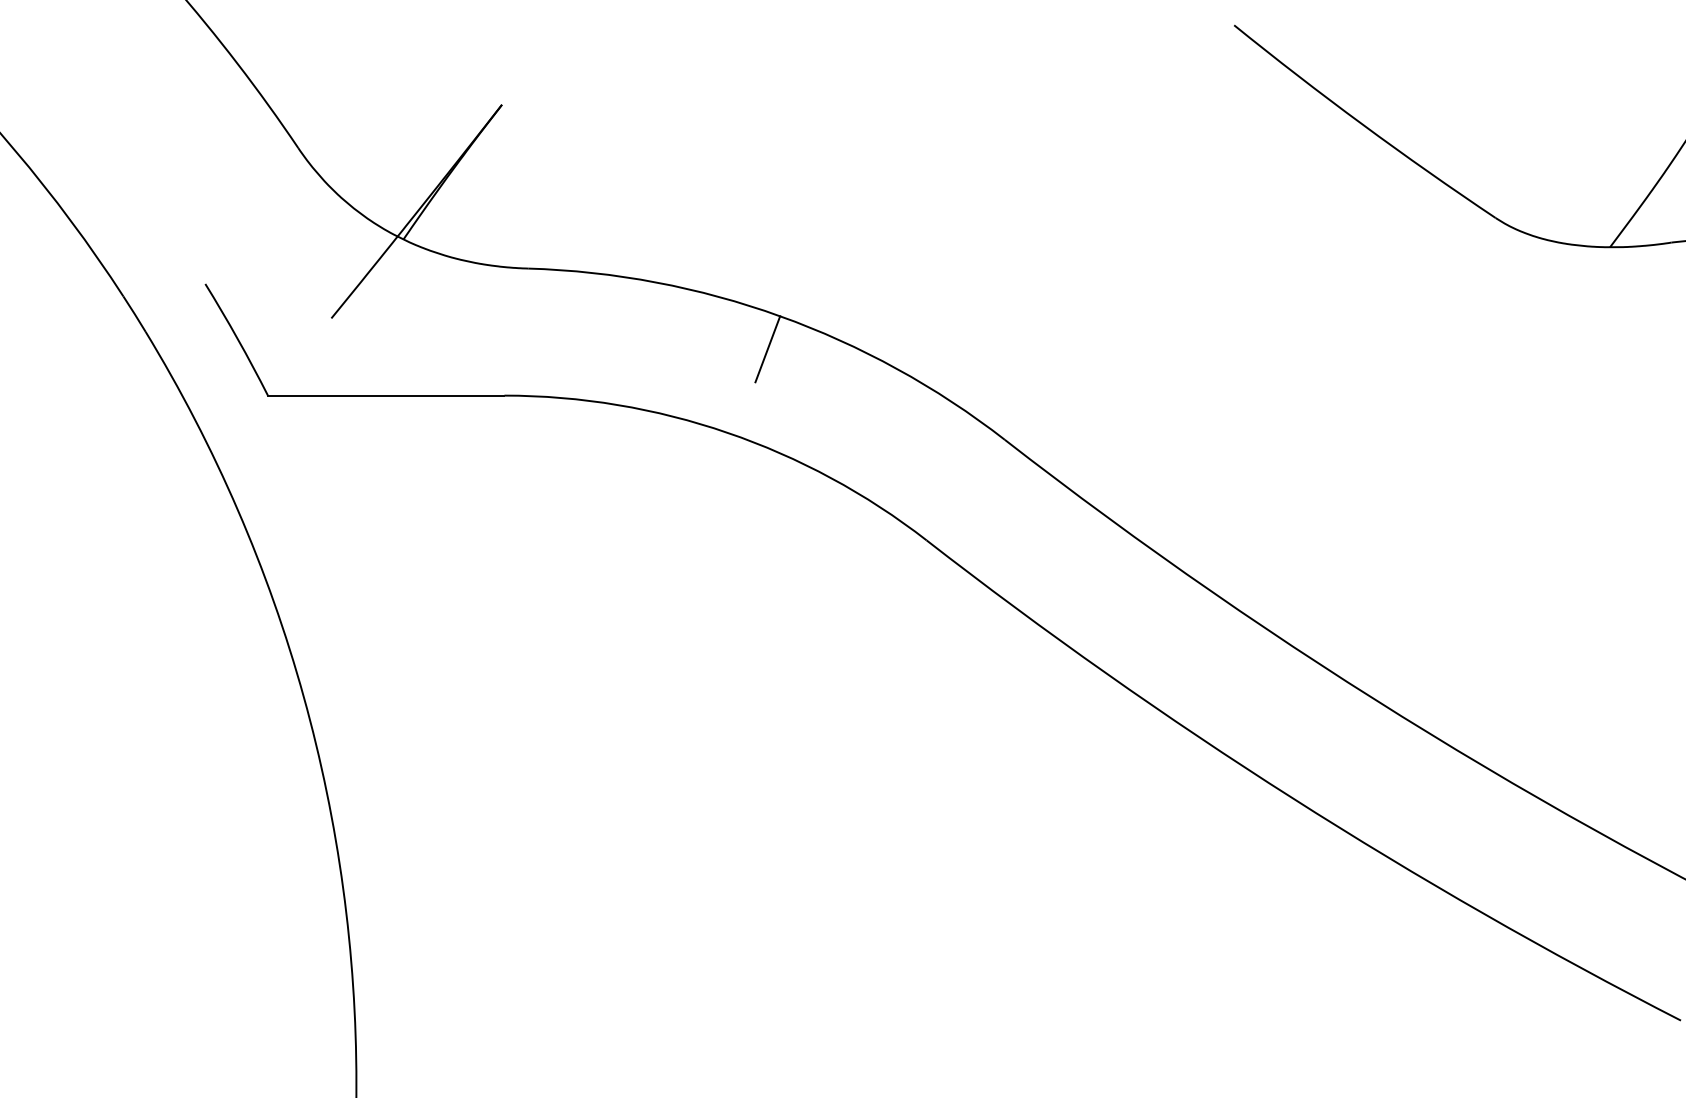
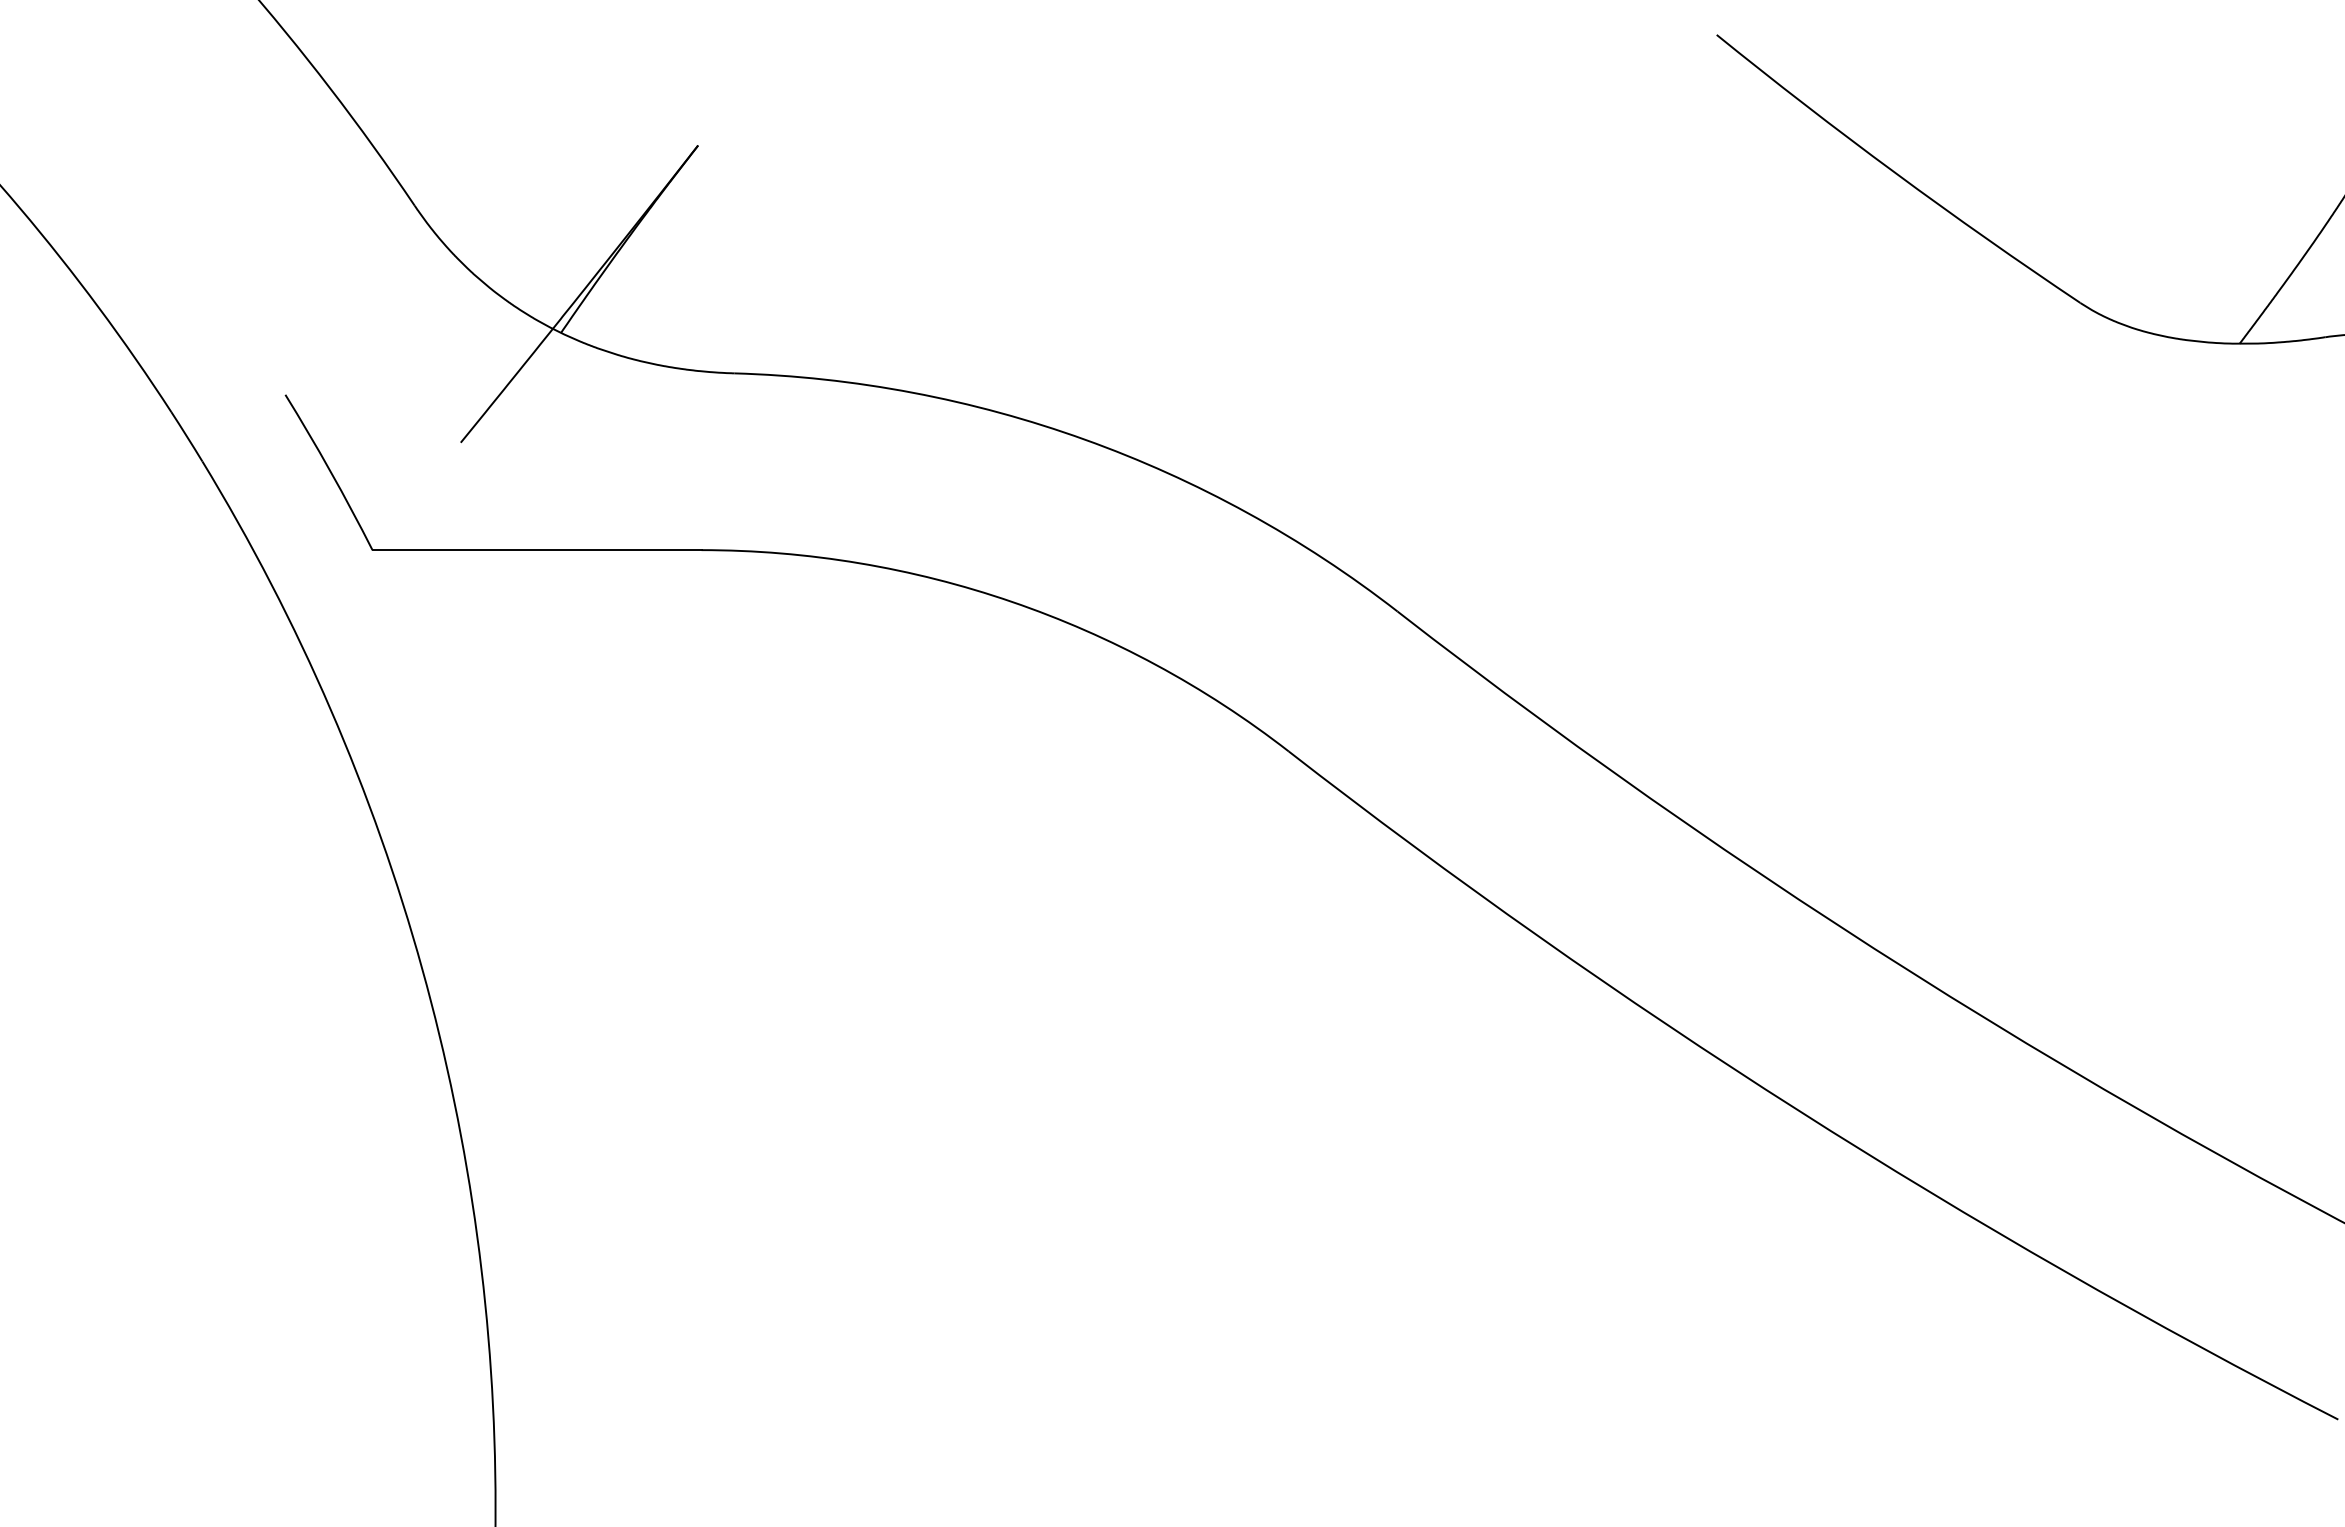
line: (767, 349) -> (1067, 485), removed

